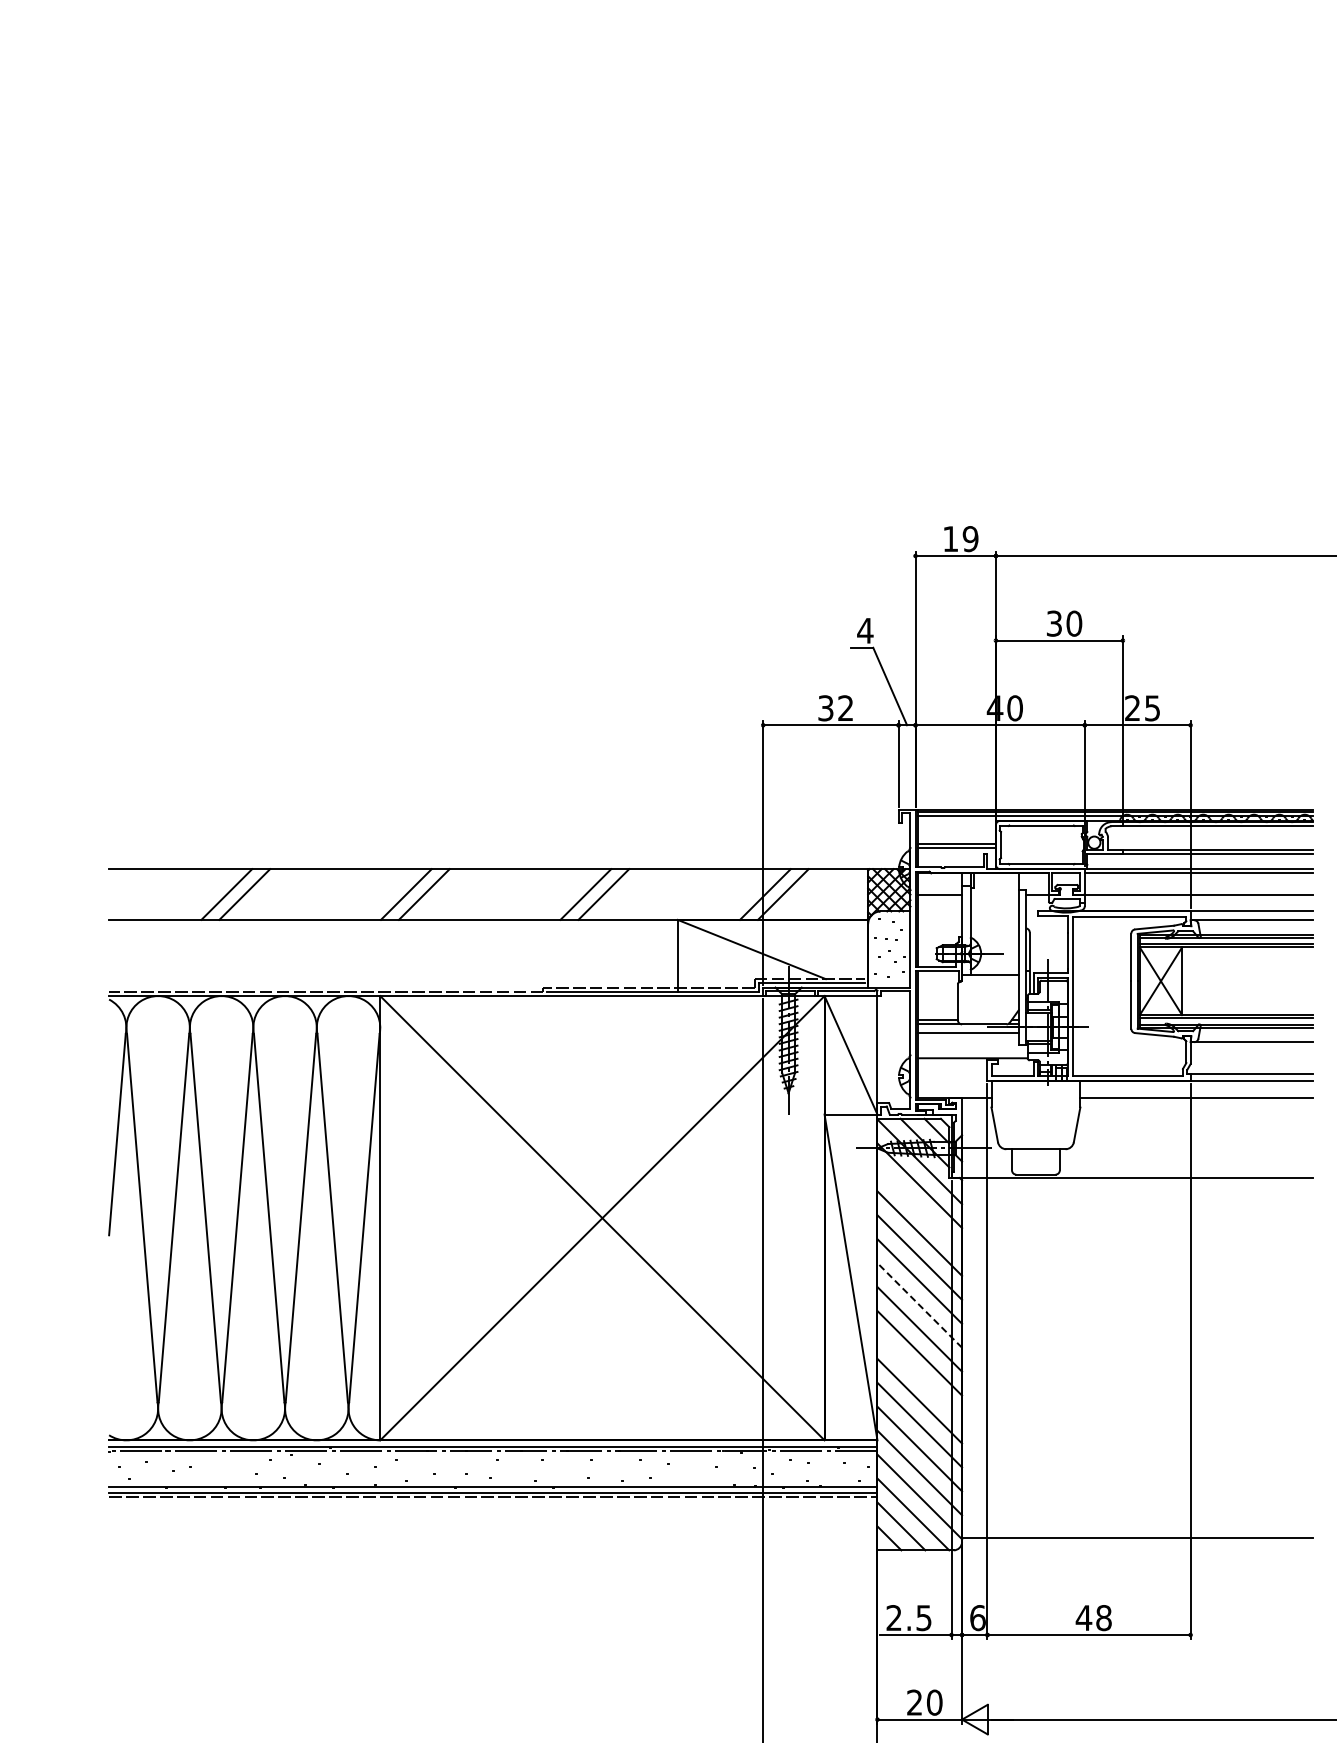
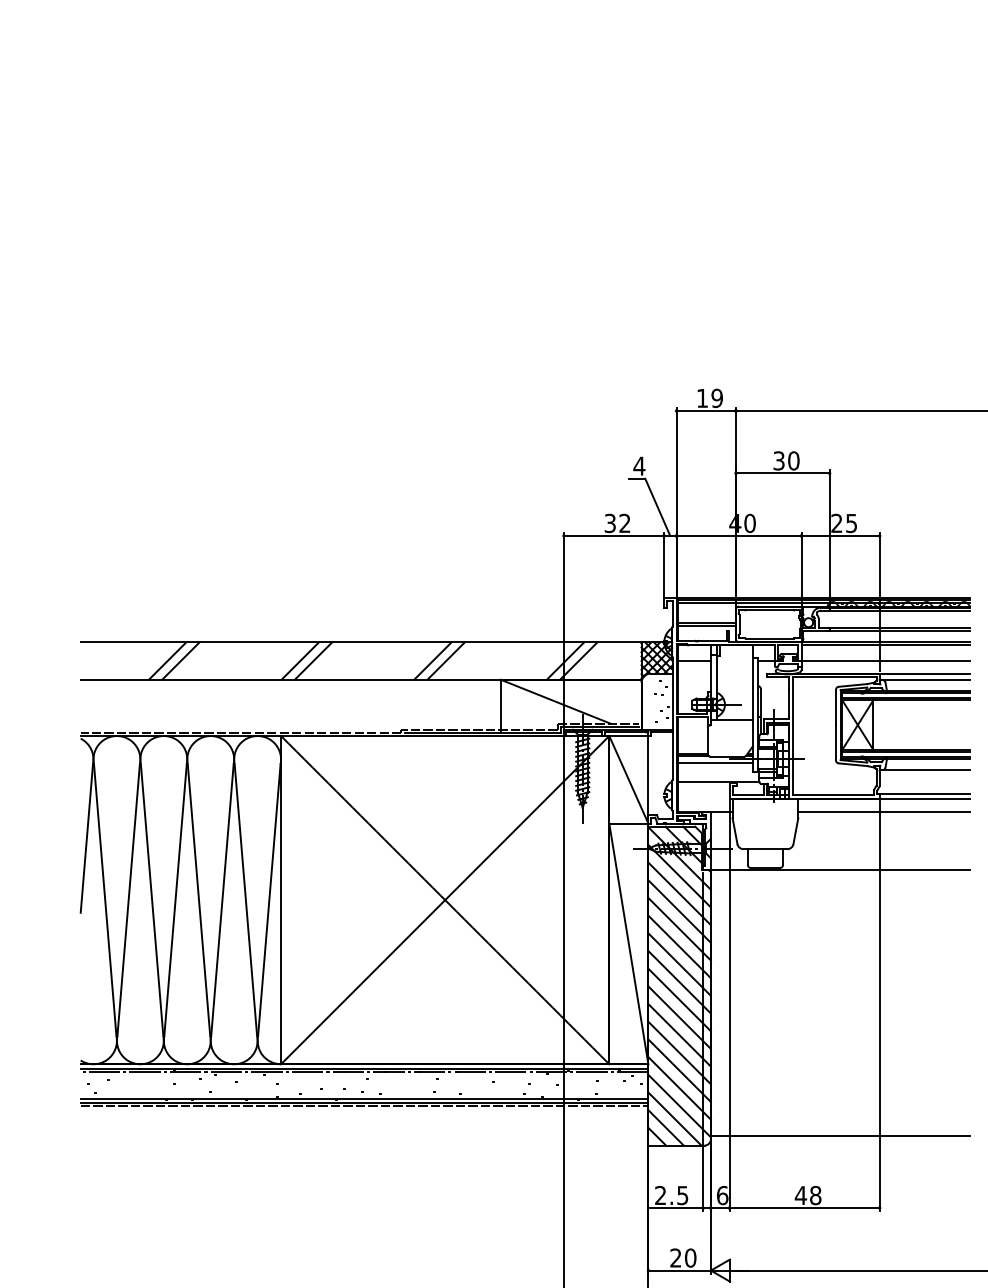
line: (919, 1209) -> (679, 893), added
line: (919, 1305) -> (679, 964), dashed -> solid
line: (919, 1376) -> (679, 1017), added

